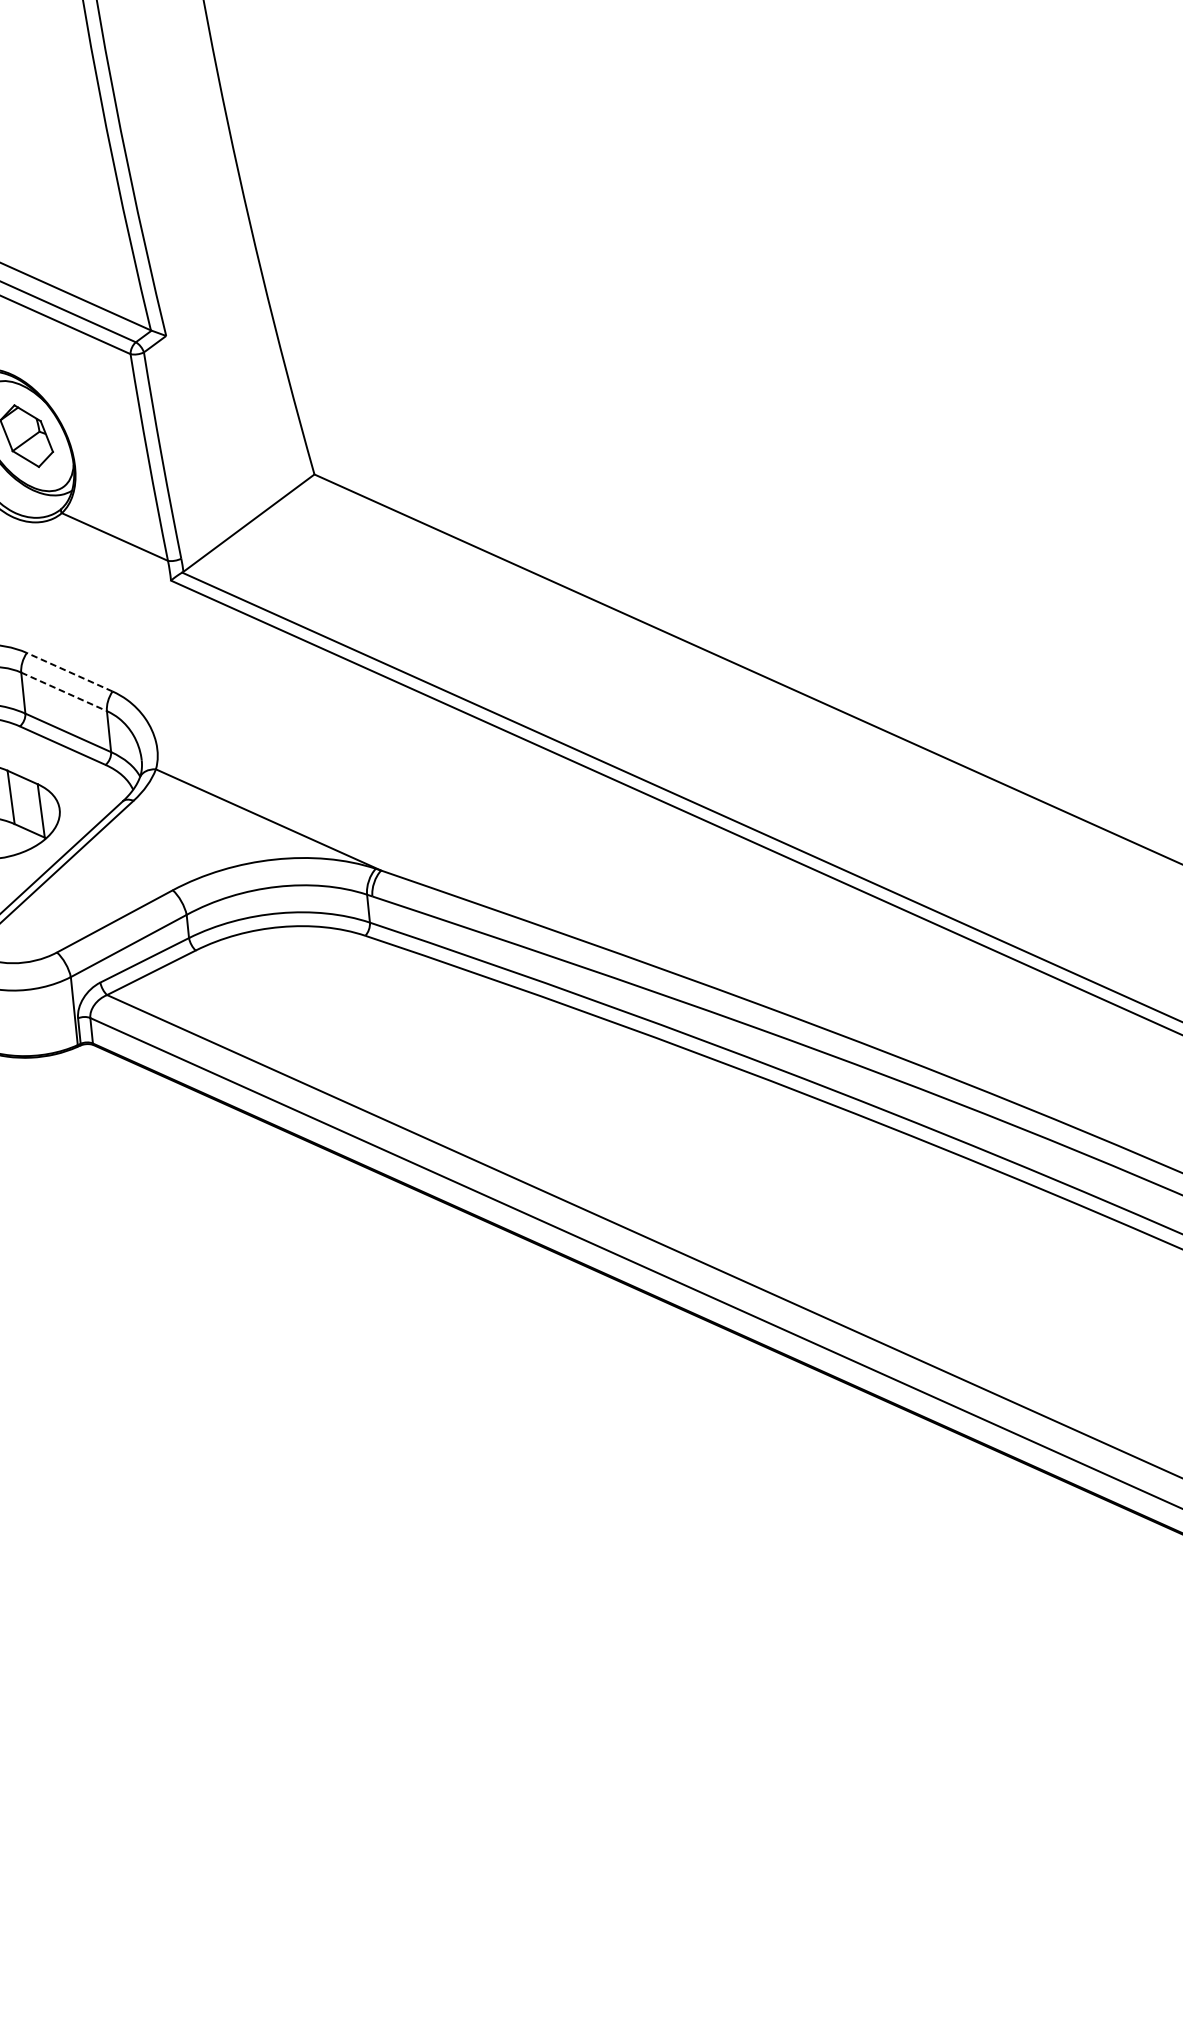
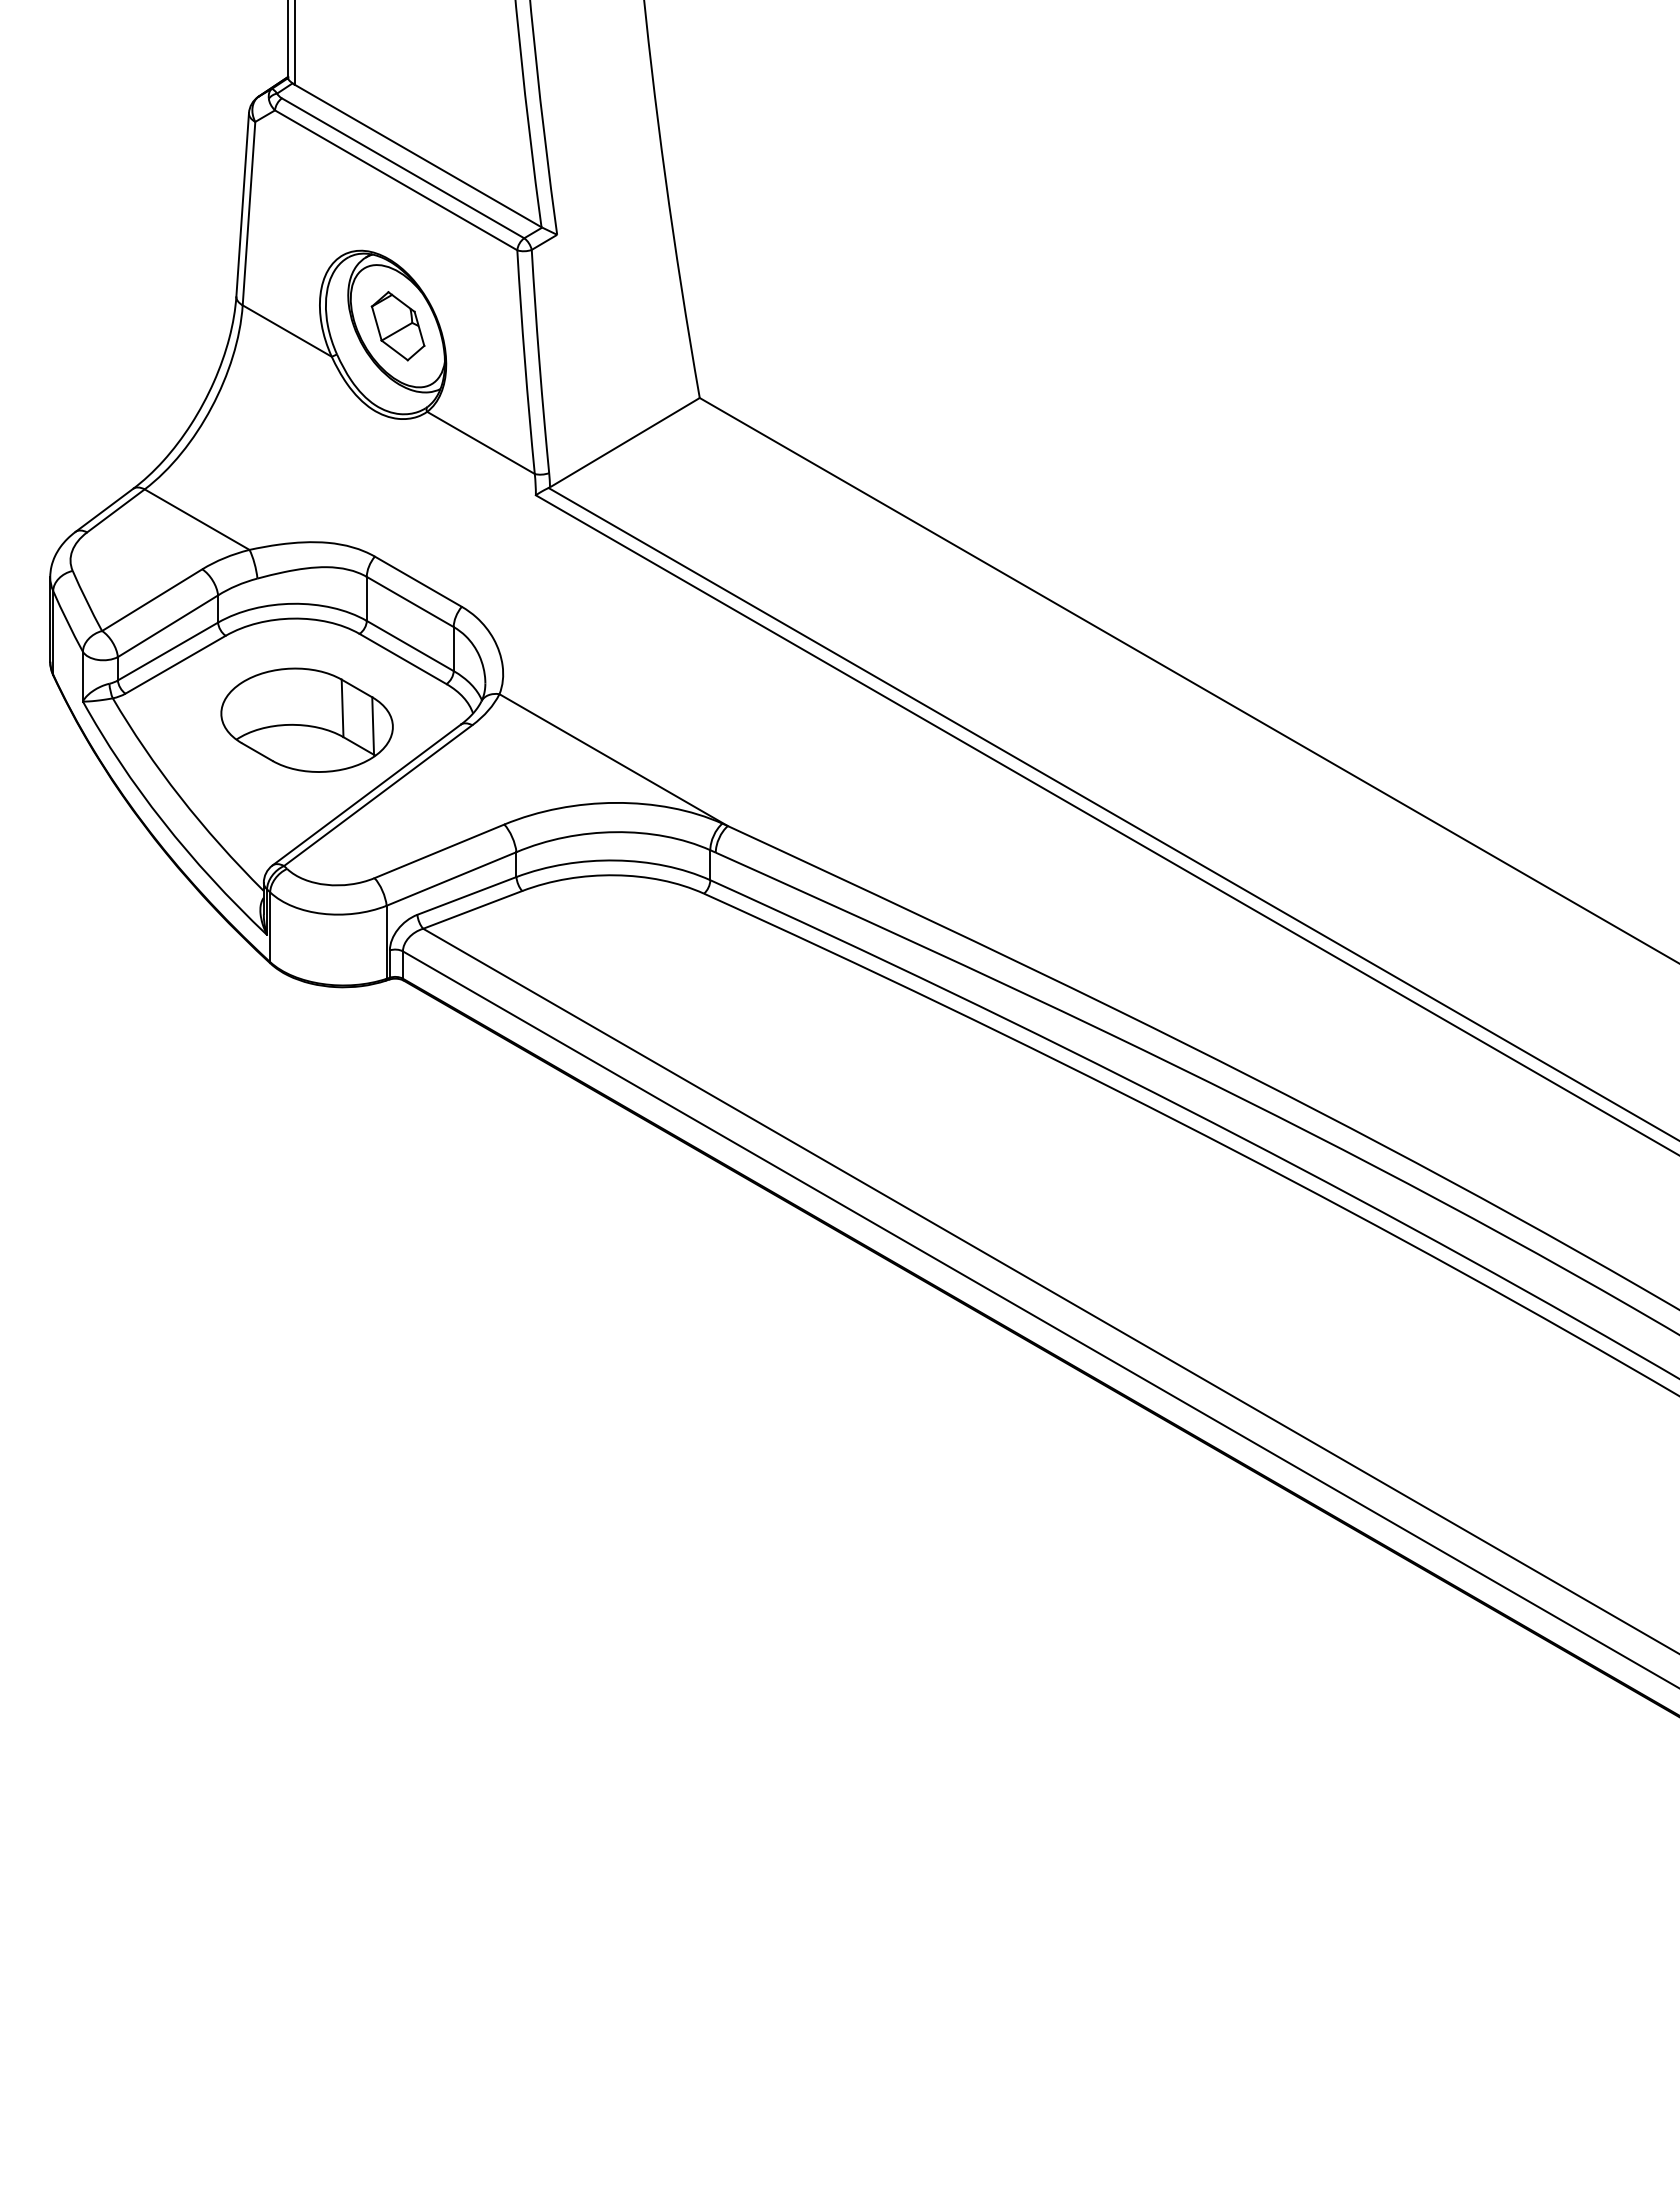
line: (68, 672) -> (417, 581), dashed -> solid
line: (64, 692) -> (410, 602), dashed -> solid

